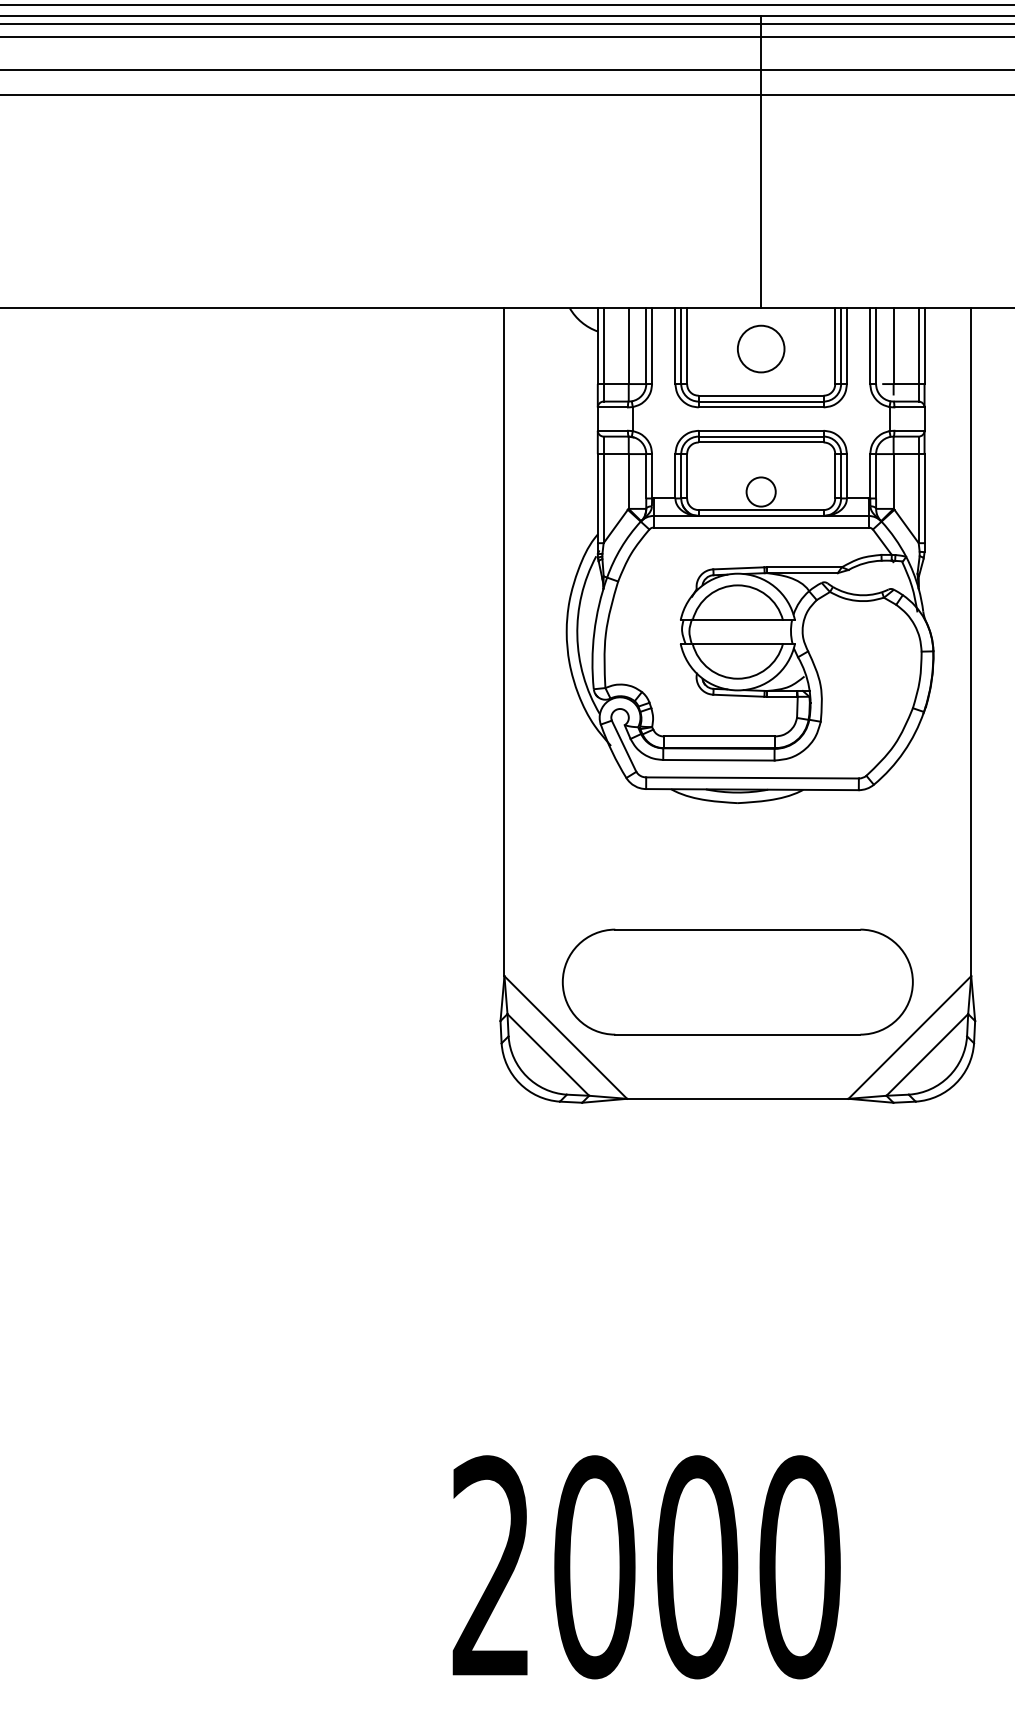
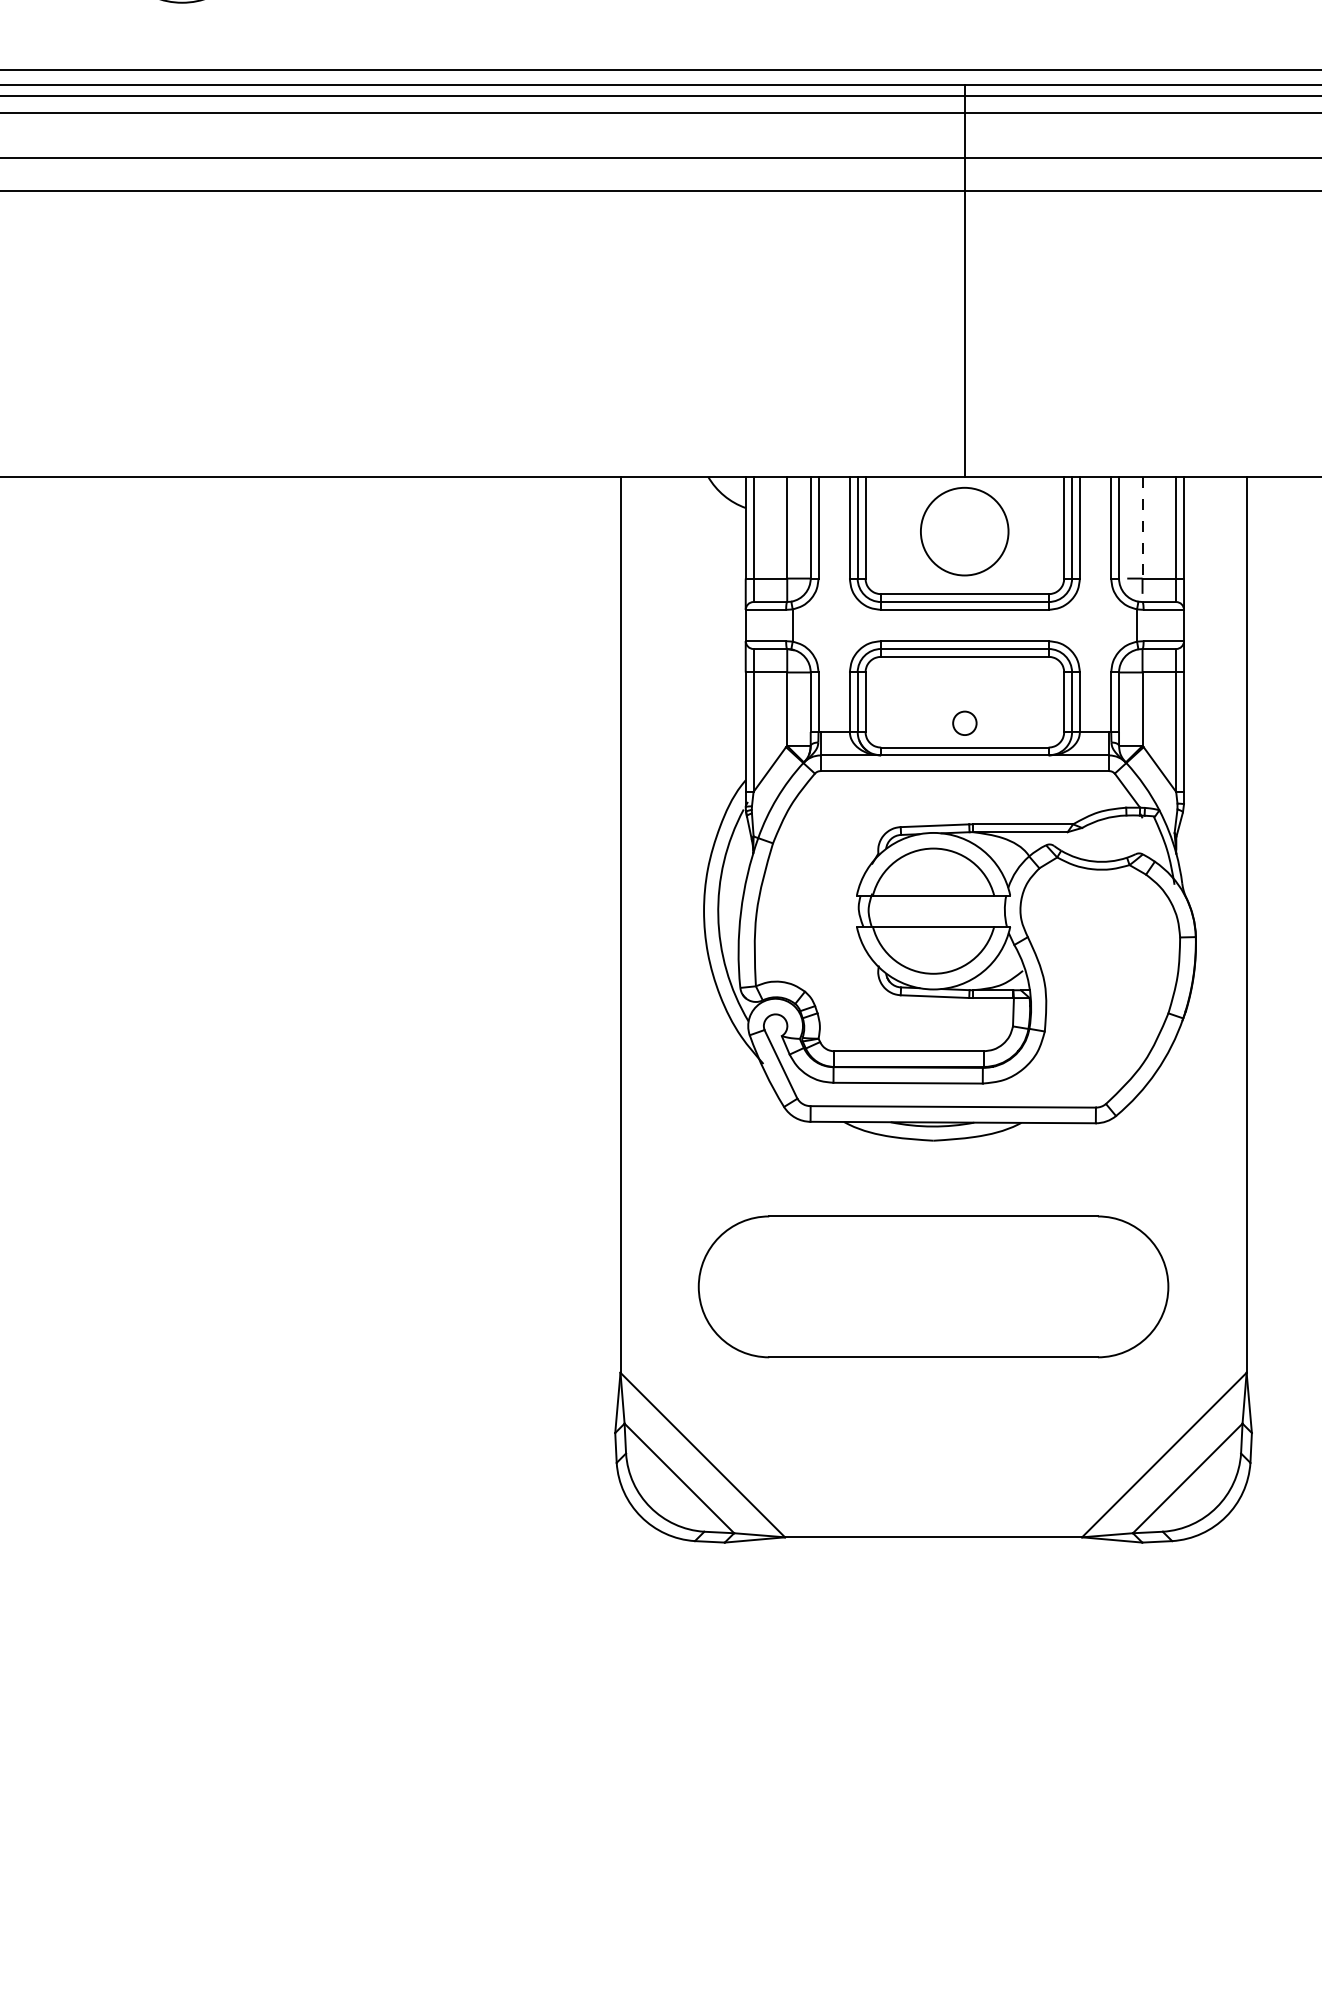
line: (893, 346) -> (1142, 528), solid -> dashed
circle: (761, 348) -> (965, 530), size x1.4
circle: (760, 491) -> (963, 722), size x0.6
part: (737, 981) -> (933, 1286), moved

